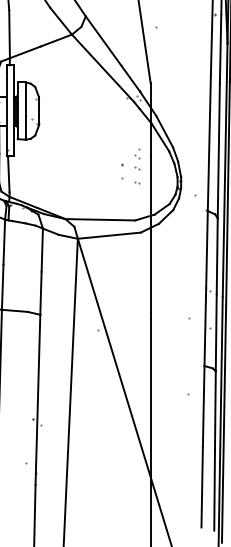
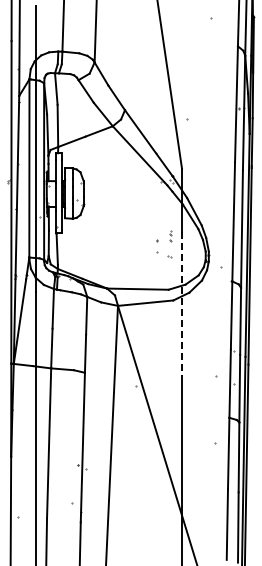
part: (137, 158) -> (170, 235), size x0.6
line: (151, 237) -> (182, 304), solid -> dashed

